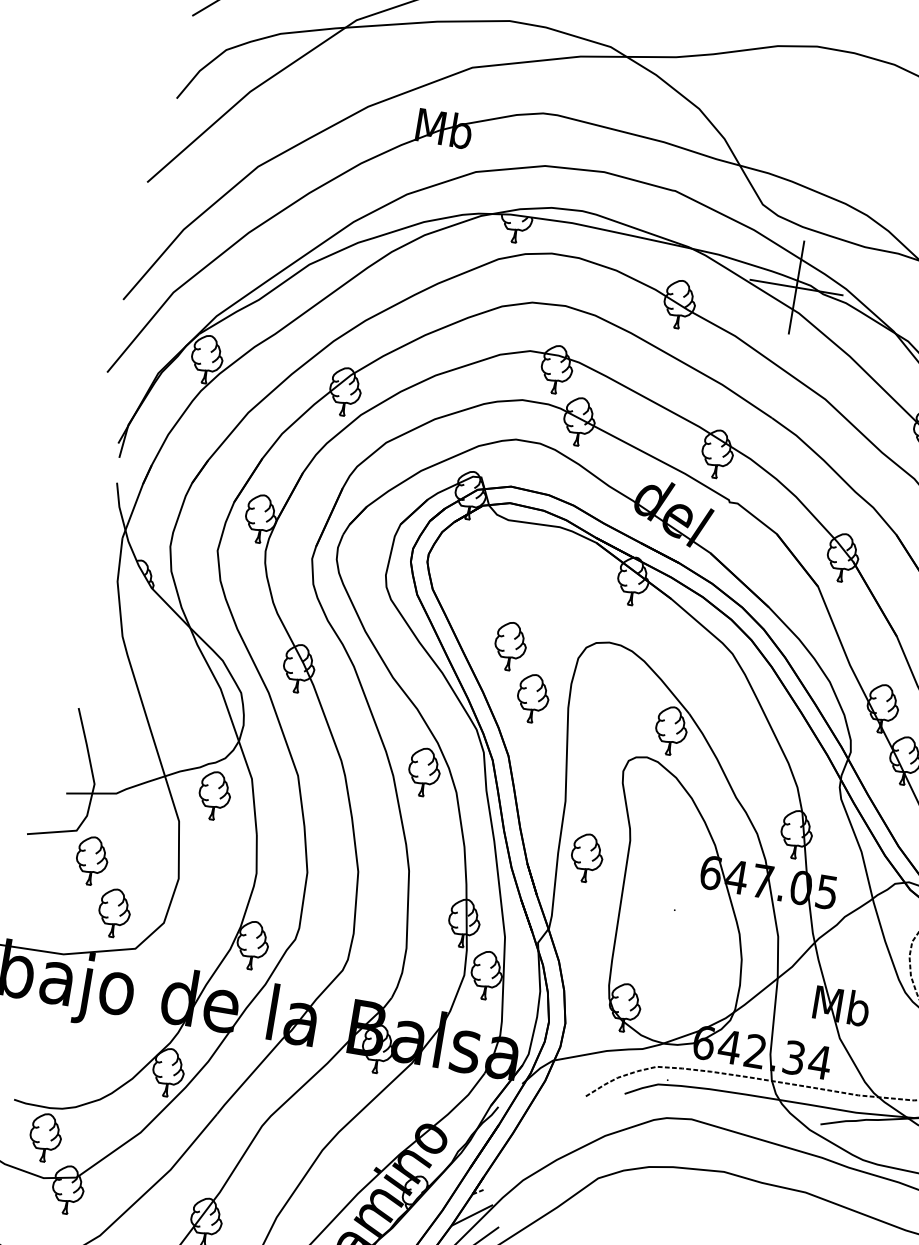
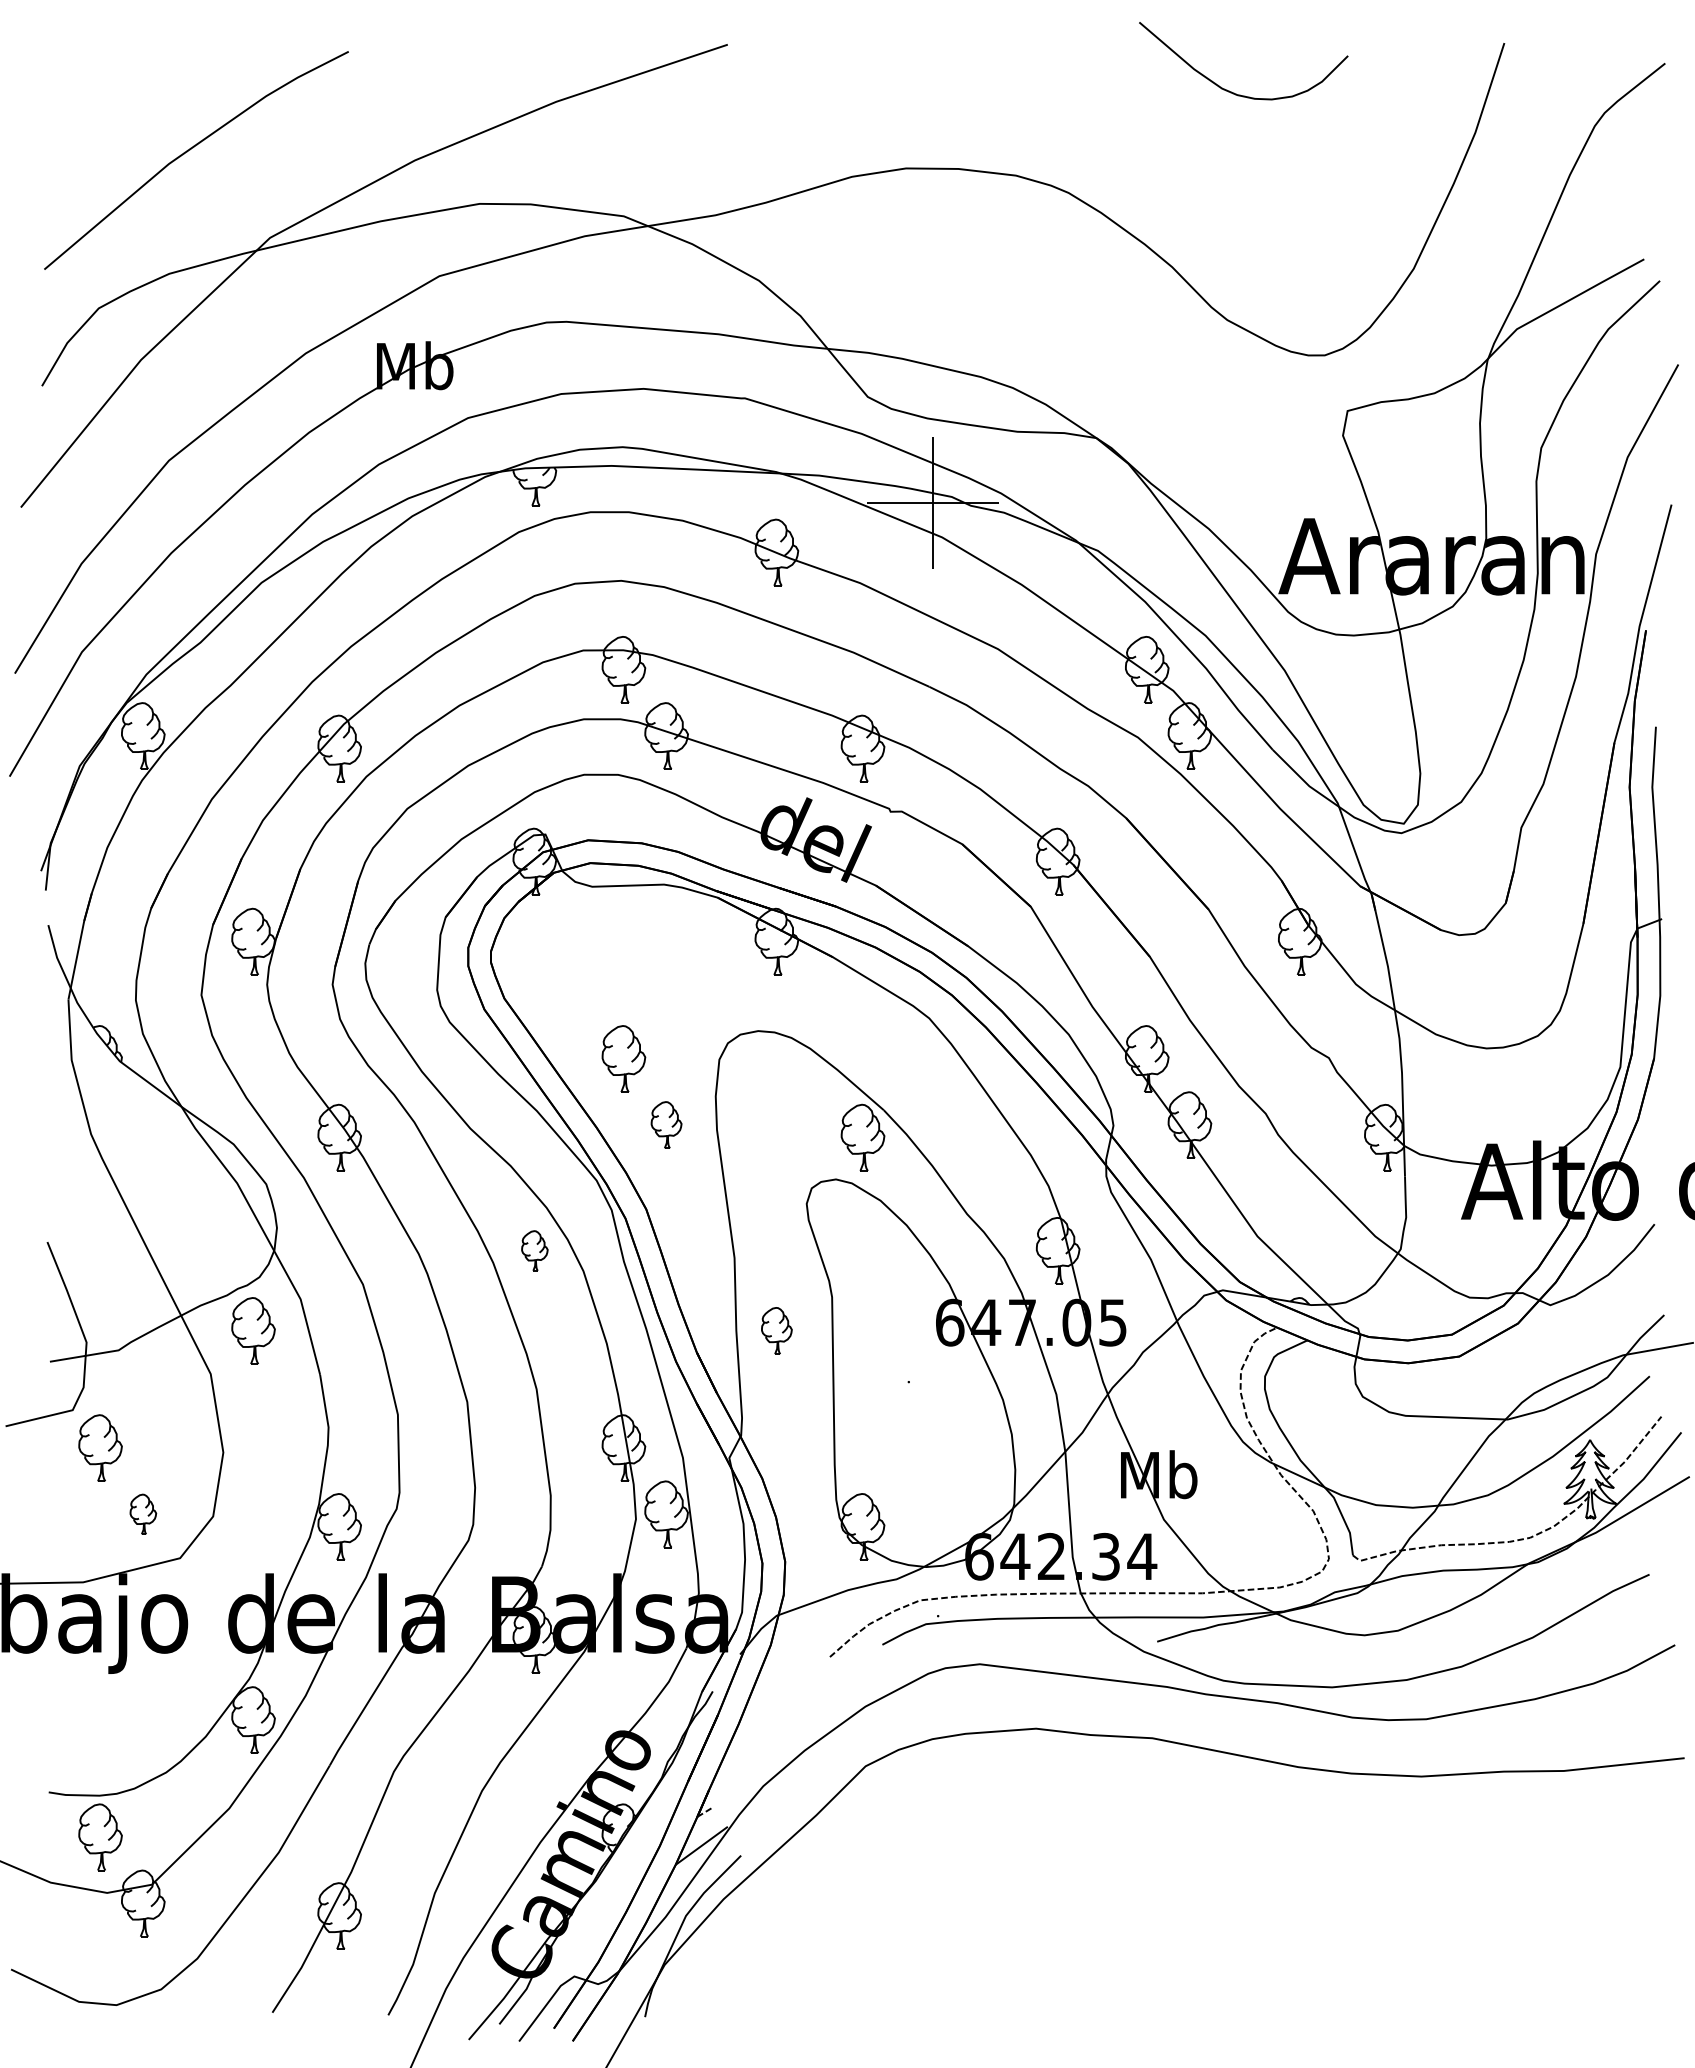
part: (533, 698) -> (666, 1124), size x0.7
part: (424, 772) -> (534, 1250), size x0.6
part: (586, 857) -> (776, 1330), size x0.7
part: (114, 913) -> (143, 1514), size x0.6

